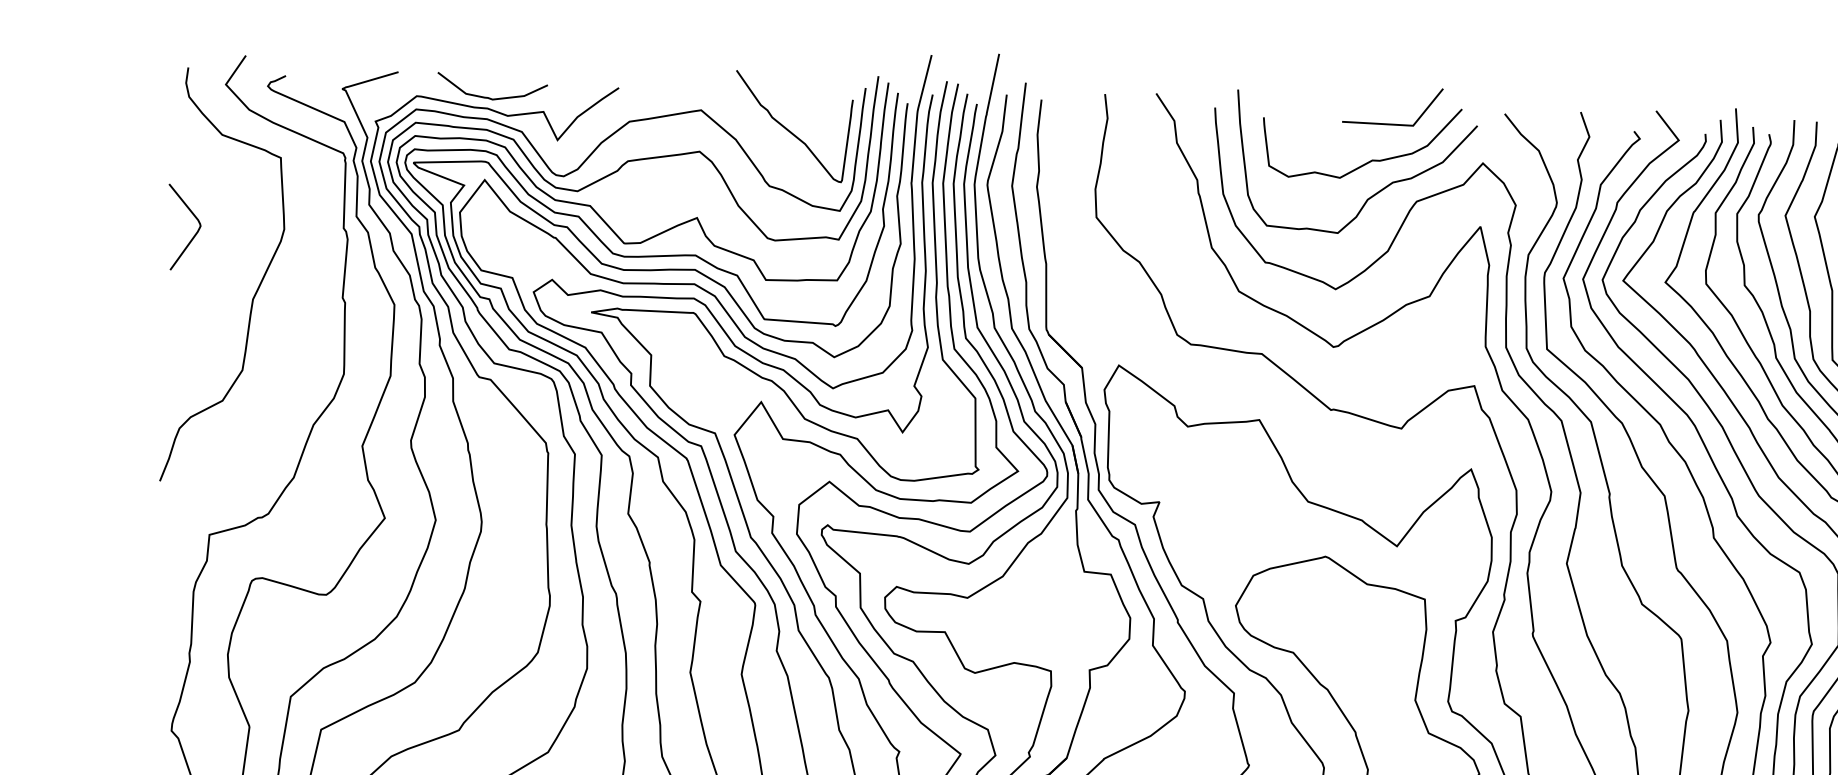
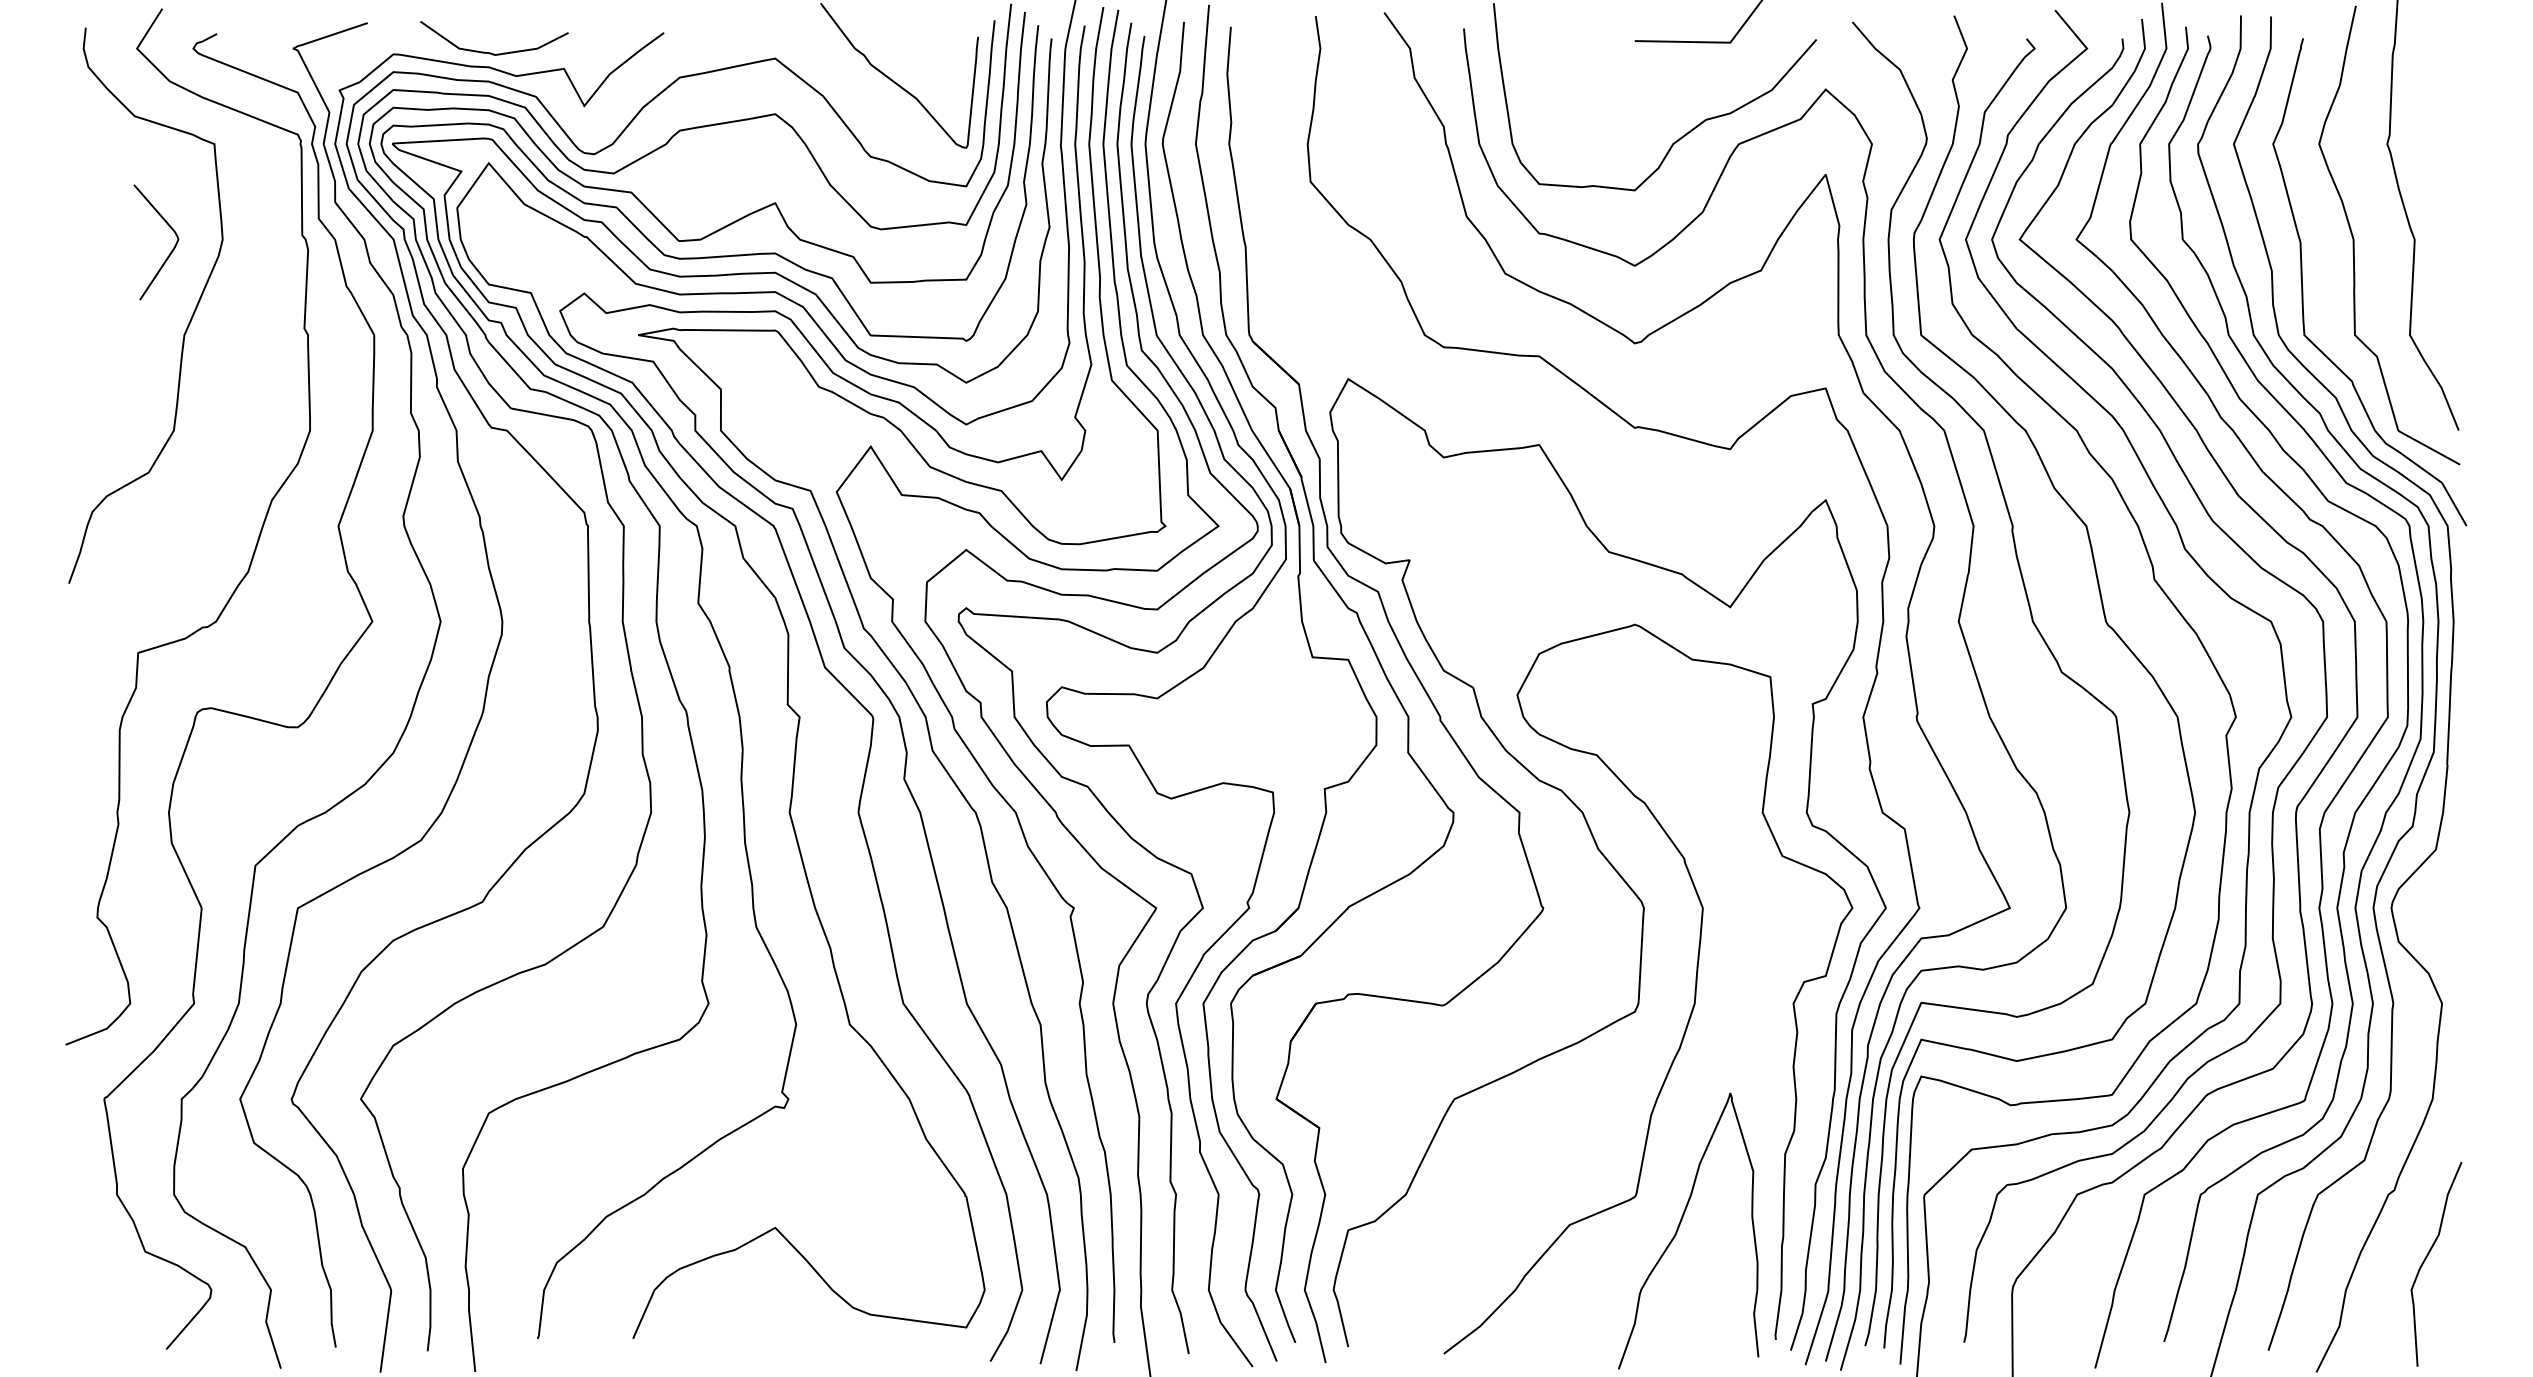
curve: (1371, 159) -> (1676, 90), removed
curve: (195, 234) -> (171, 250), moved

